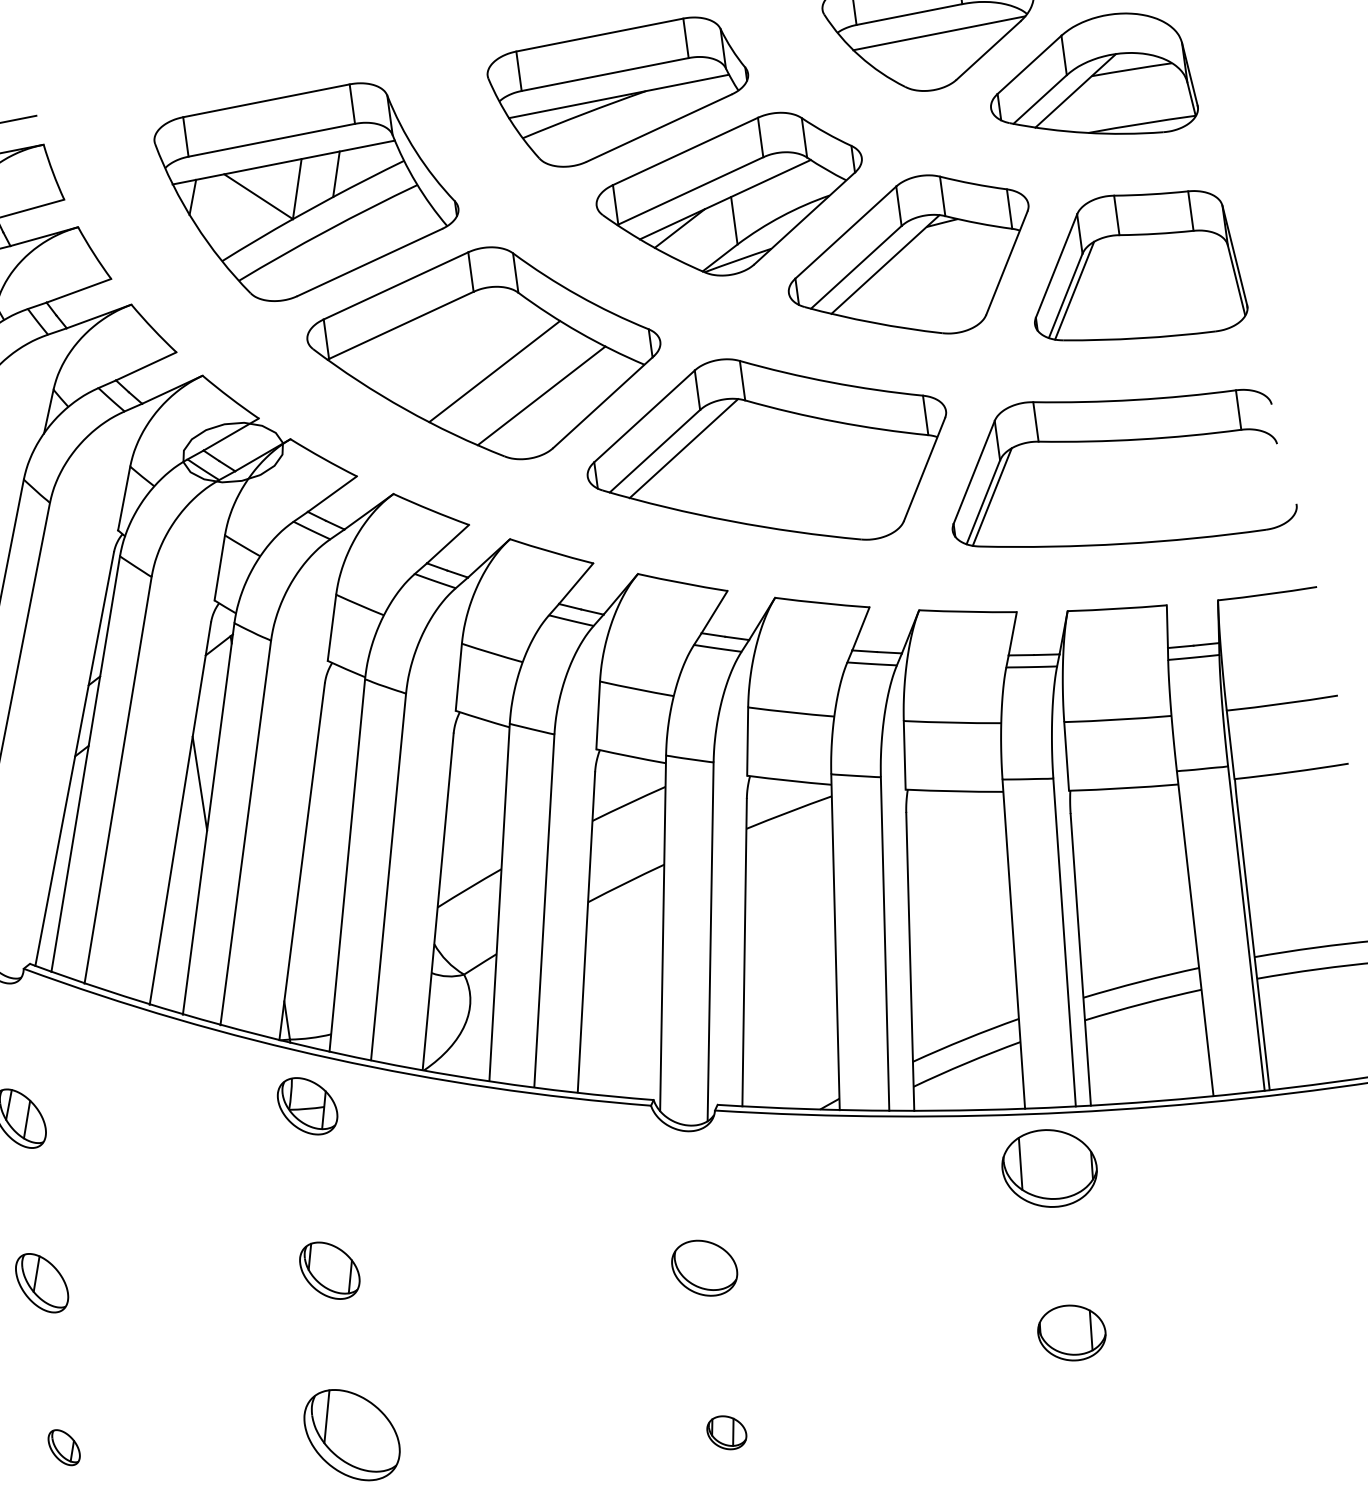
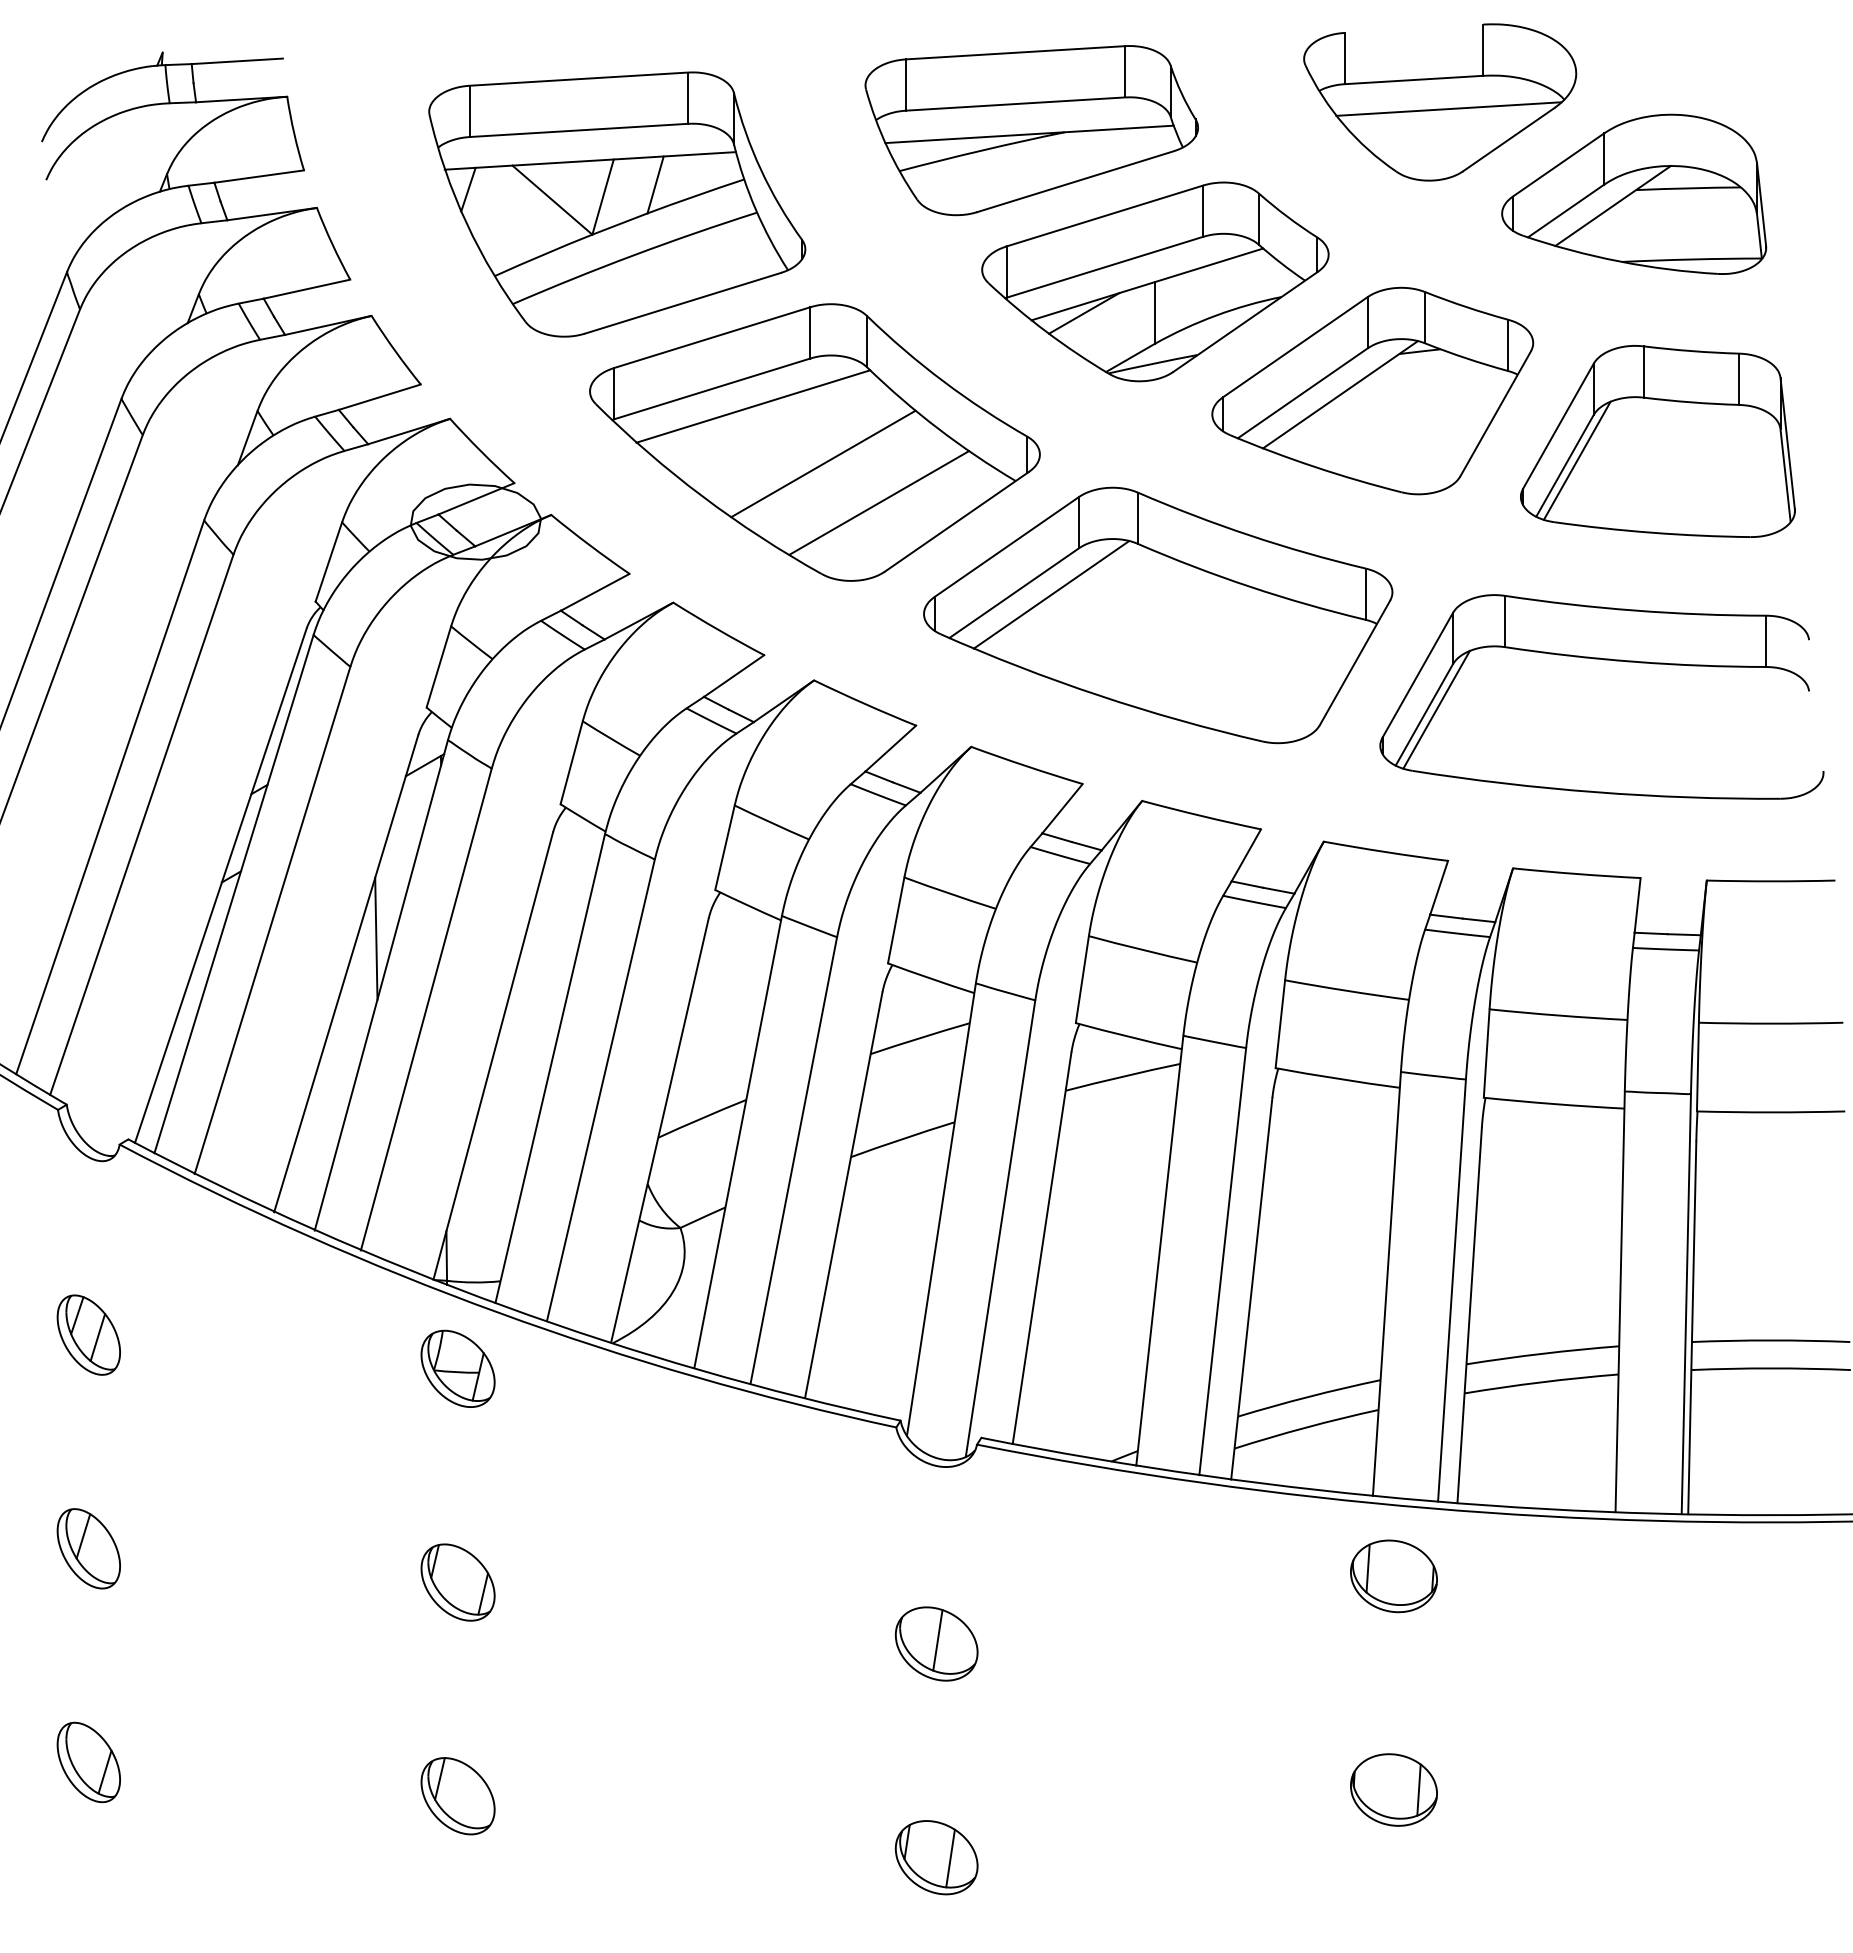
line: (434, 334) -> (753, 406), added
part: (1049, 1168) -> (1393, 1576), size x0.71
line: (704, 1265) -> (937, 1640), added
part: (726, 1432) -> (936, 1857), size x1.67
part: (351, 1435) -> (457, 1796), size x0.62
part: (64, 1447) -> (88, 1762), size x1.67

